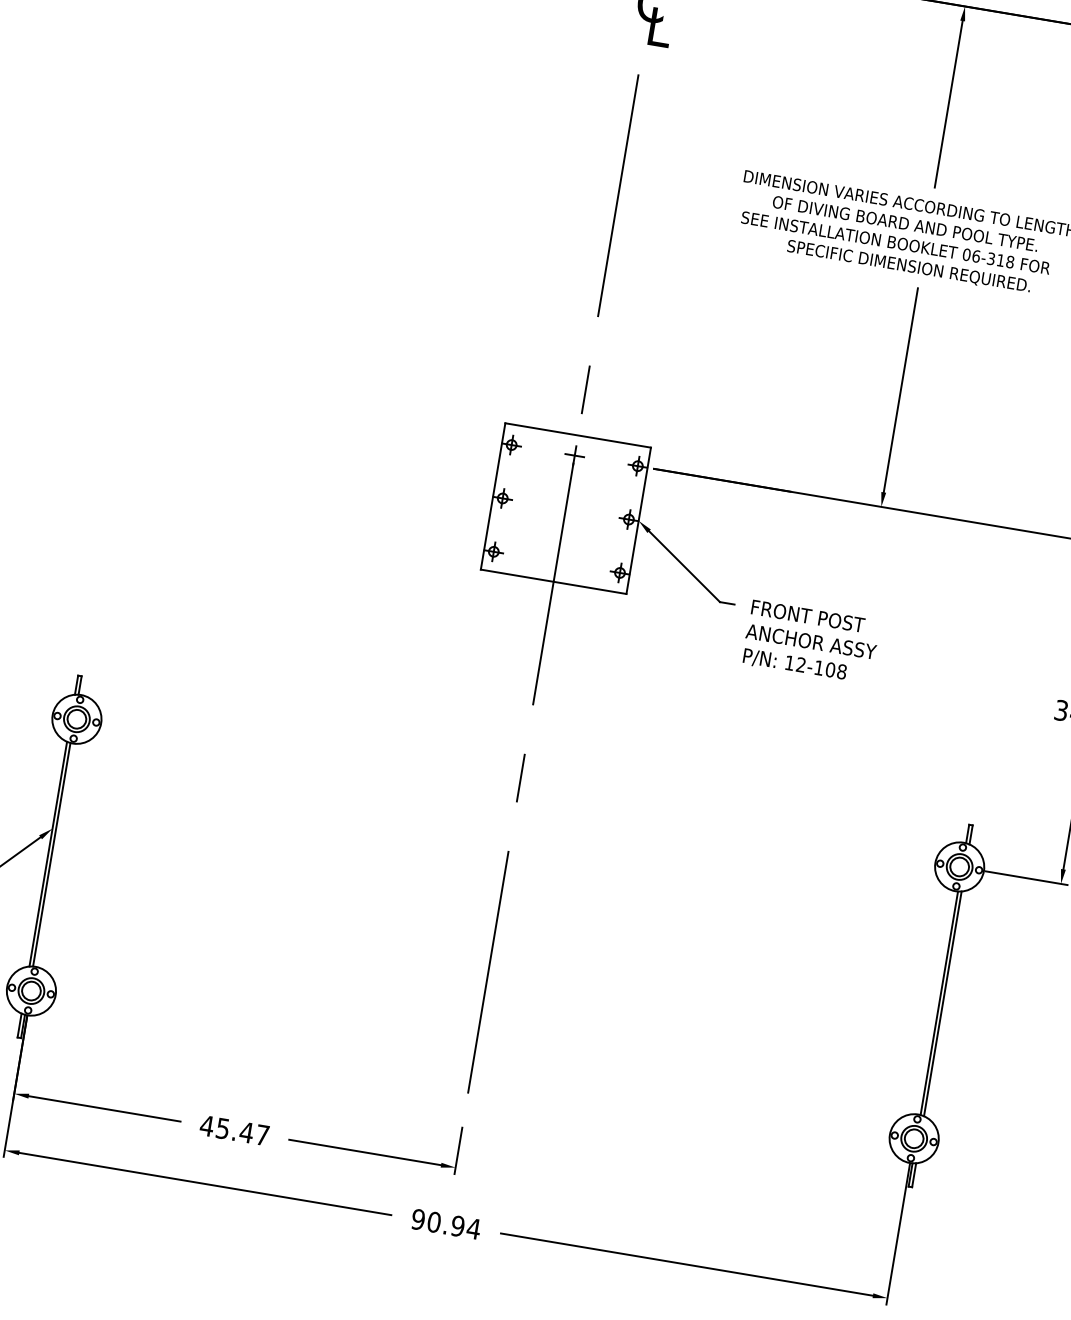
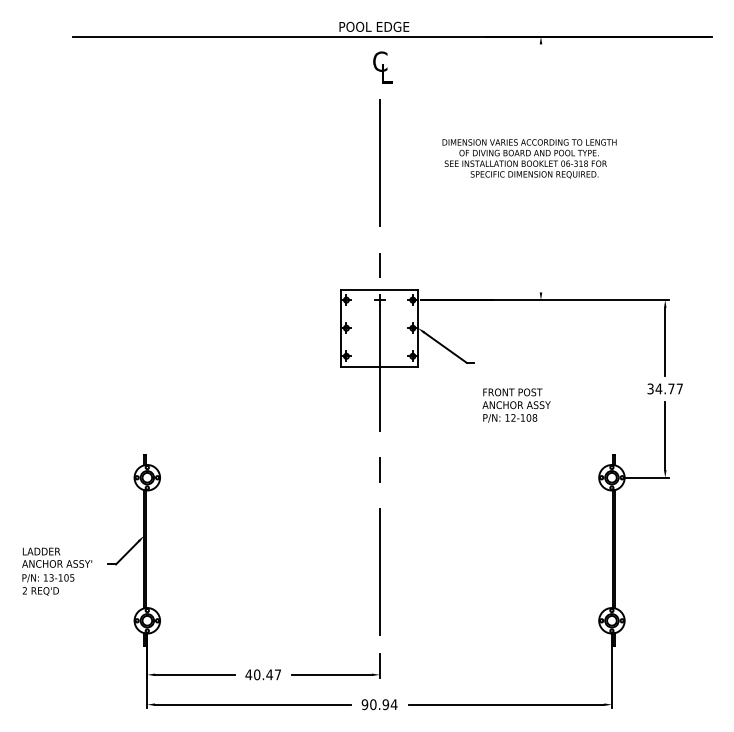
line: (947, 104) -> (540, 88), removed
line: (900, 389) -> (540, 238), removed
text: (810, 642) -> (516, 405), moved
text: (223, 1128) -> (257, 674), 45.47 -> 40.47

